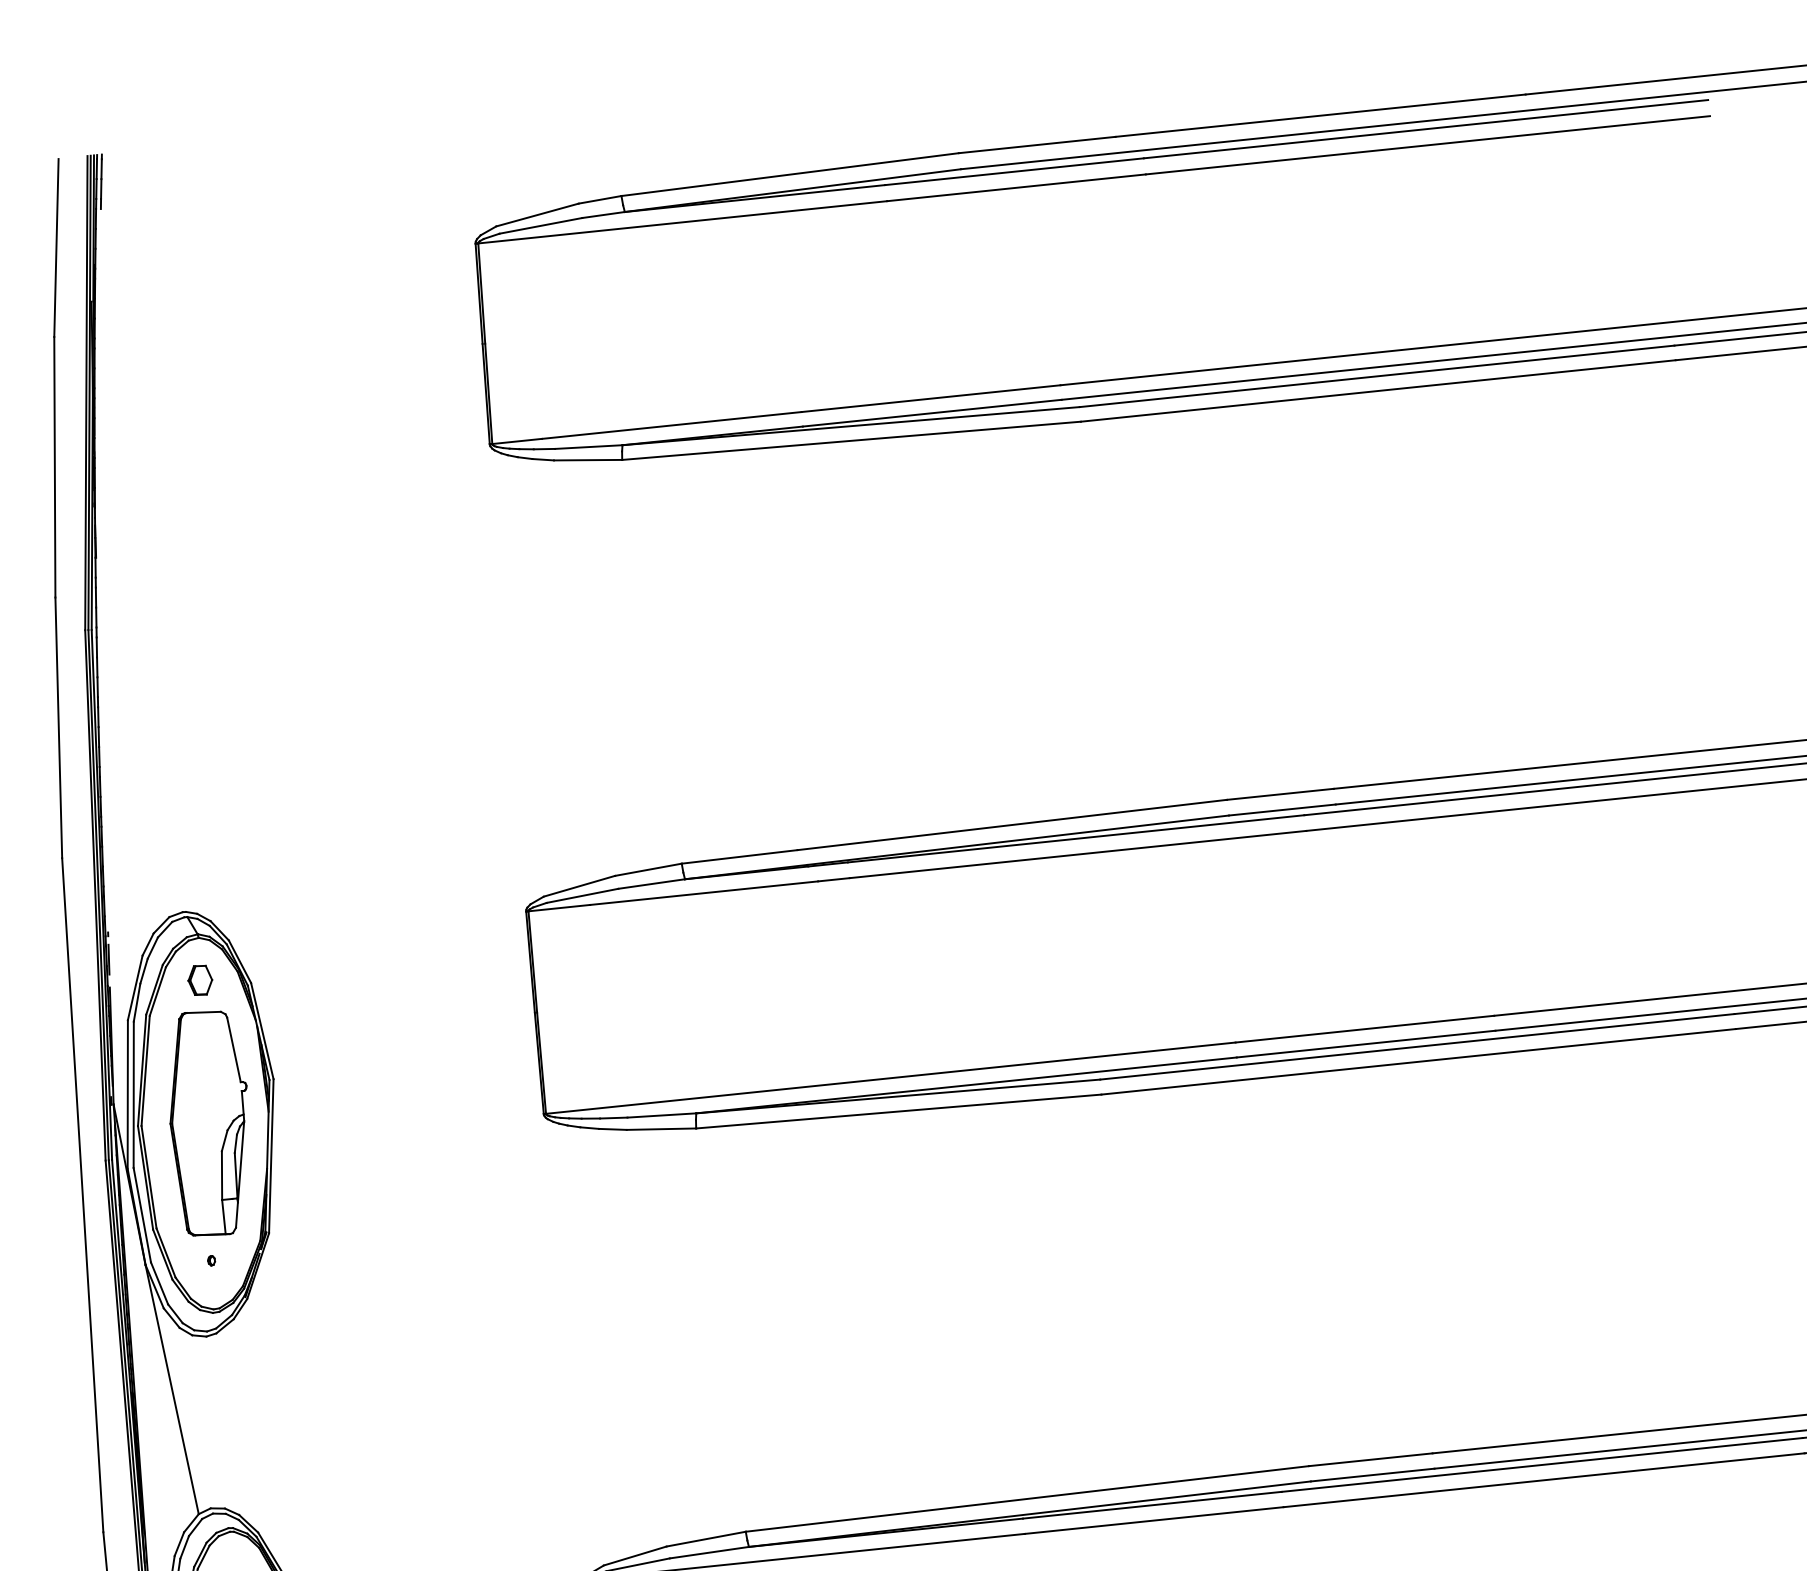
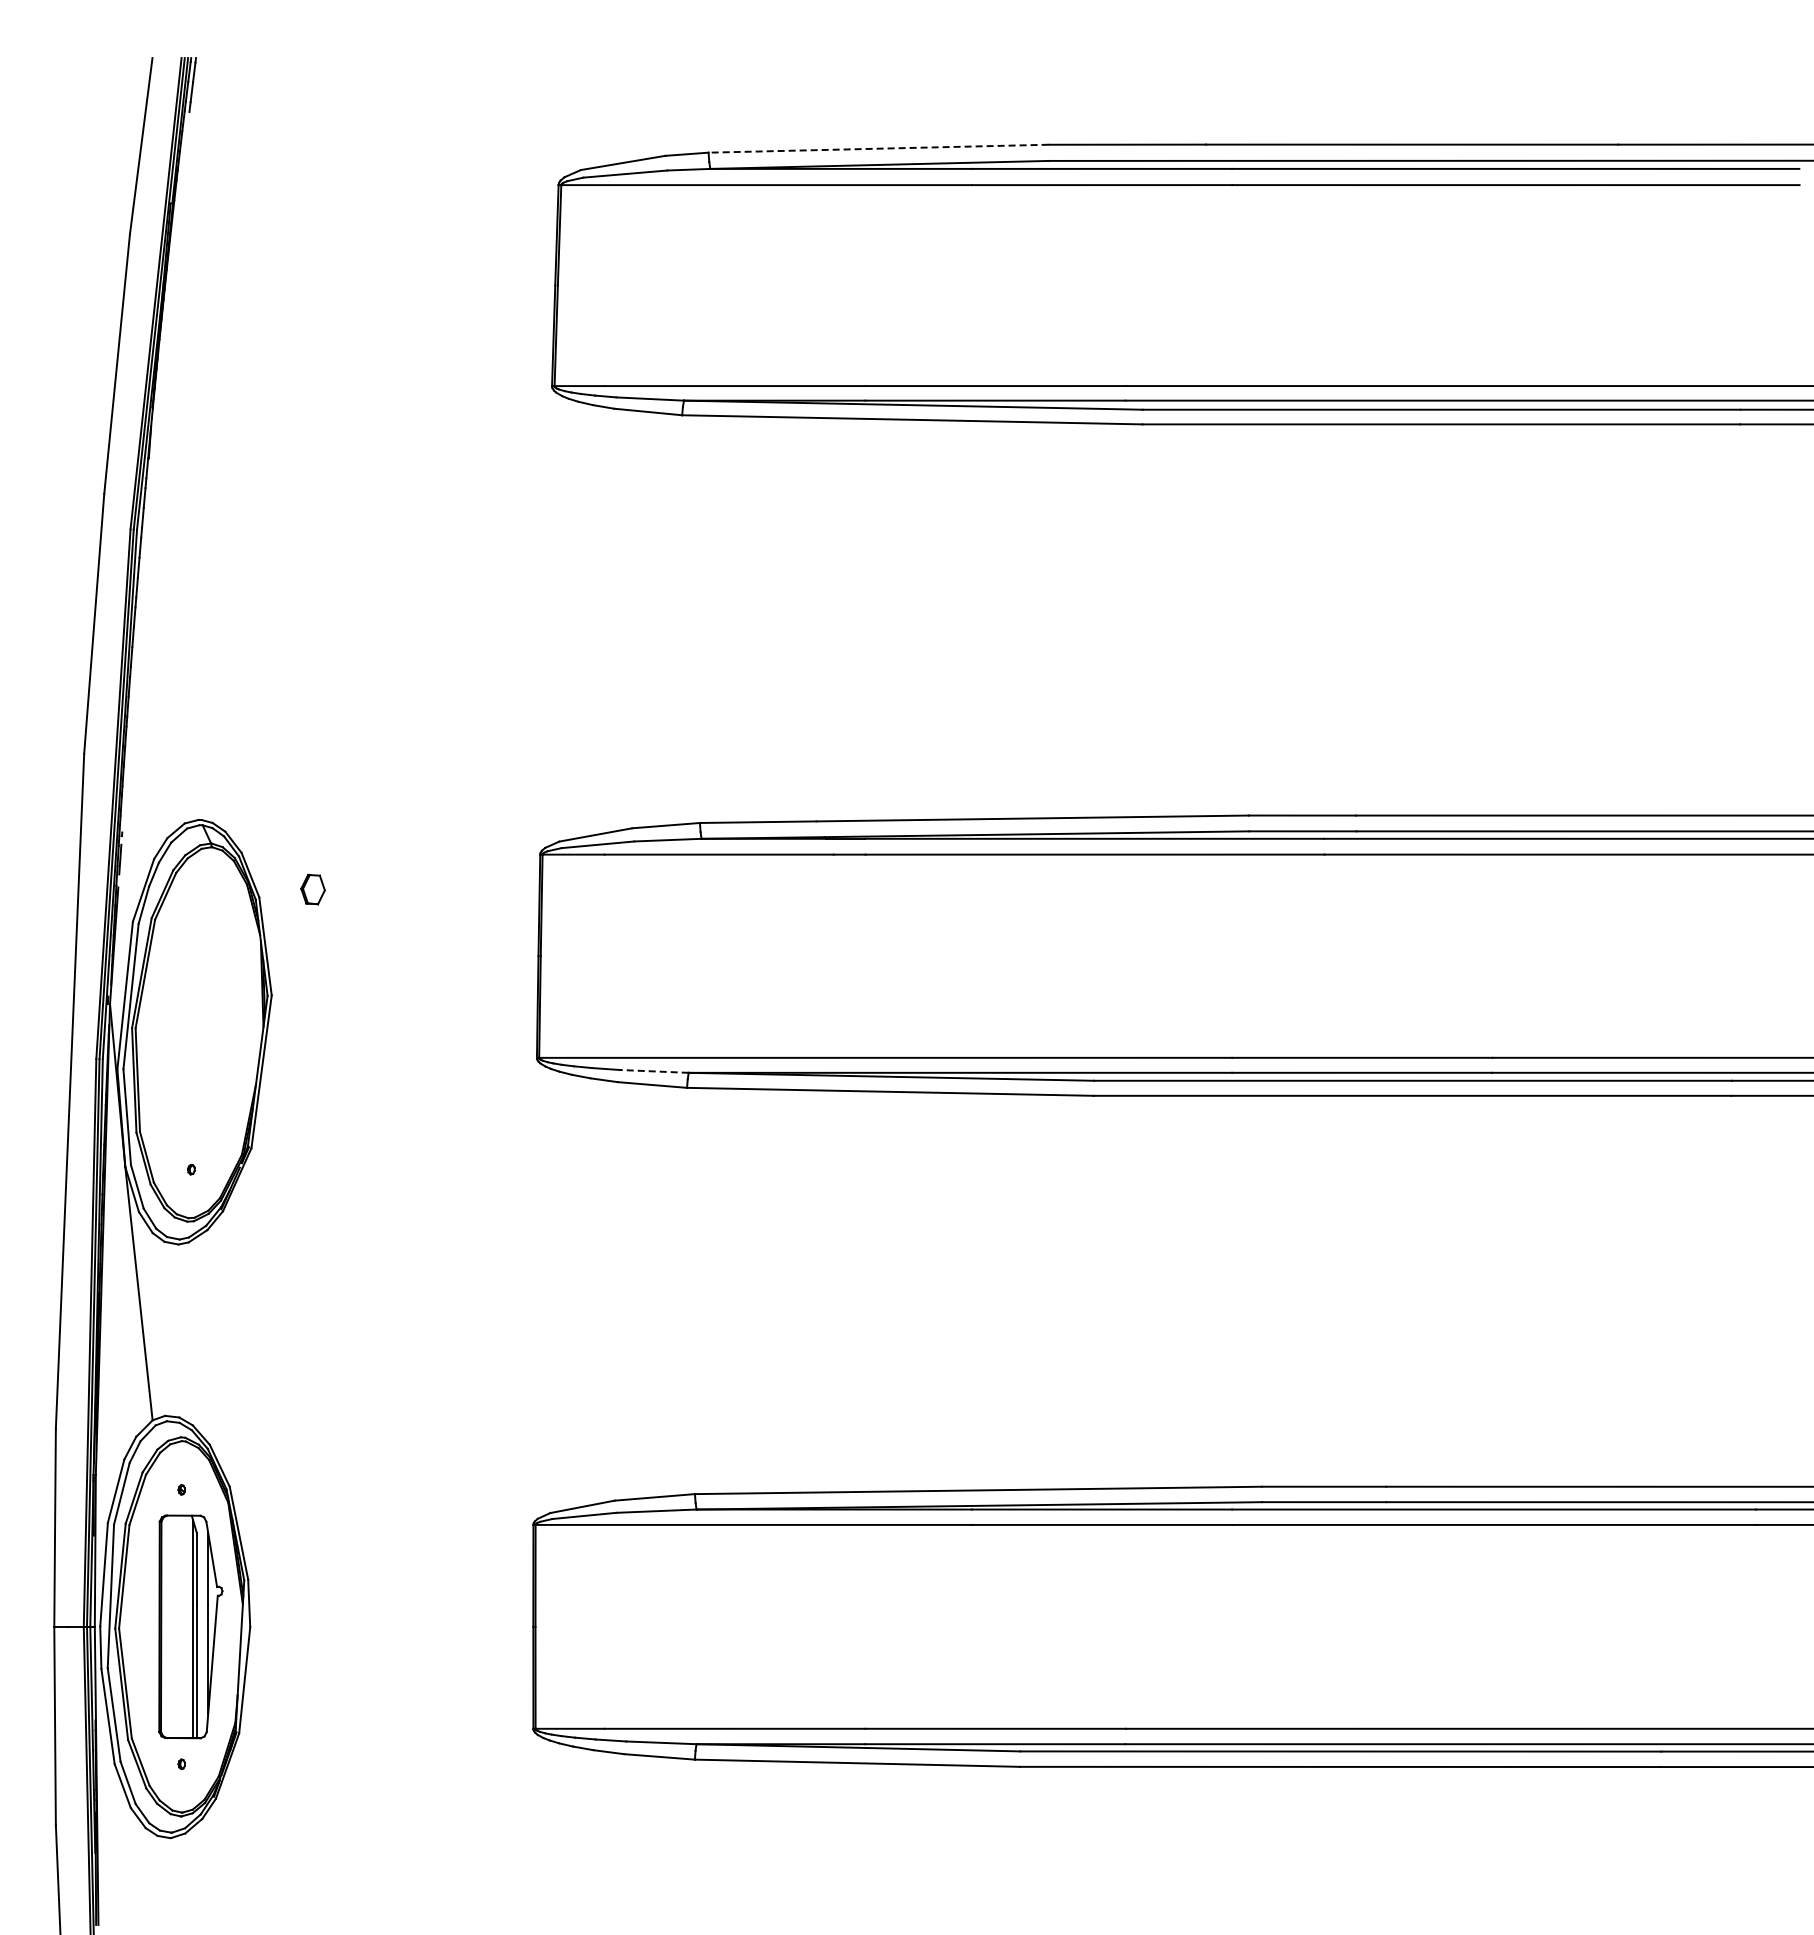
line: (790, 174) -> (878, 148), solid -> dashed
part: (199, 980) -> (312, 889), moved
line: (661, 1115) -> (653, 1071), solid -> dashed
part: (210, 1123) -> (204, 1032), removed

